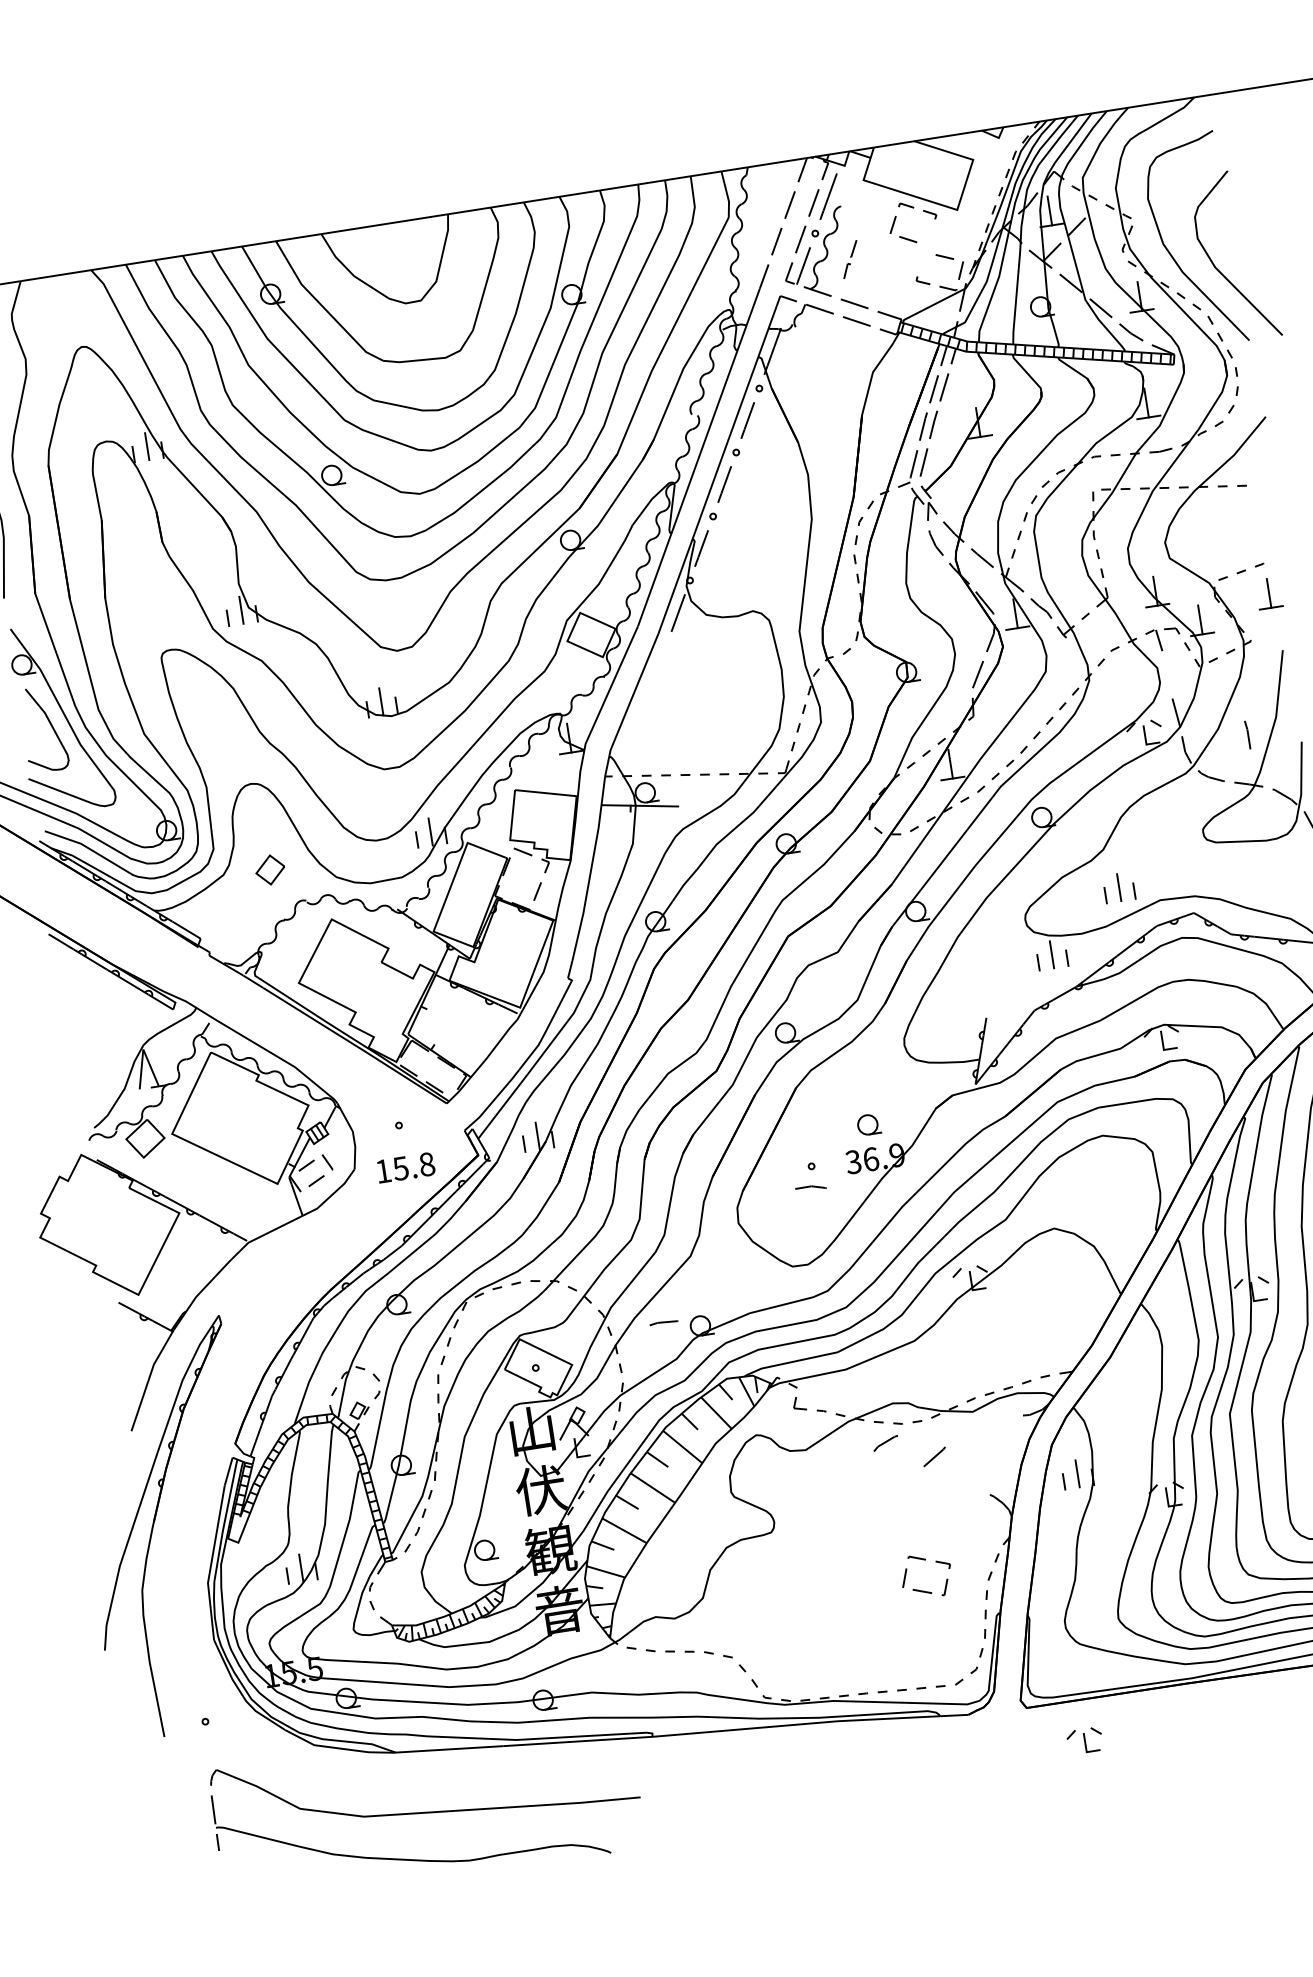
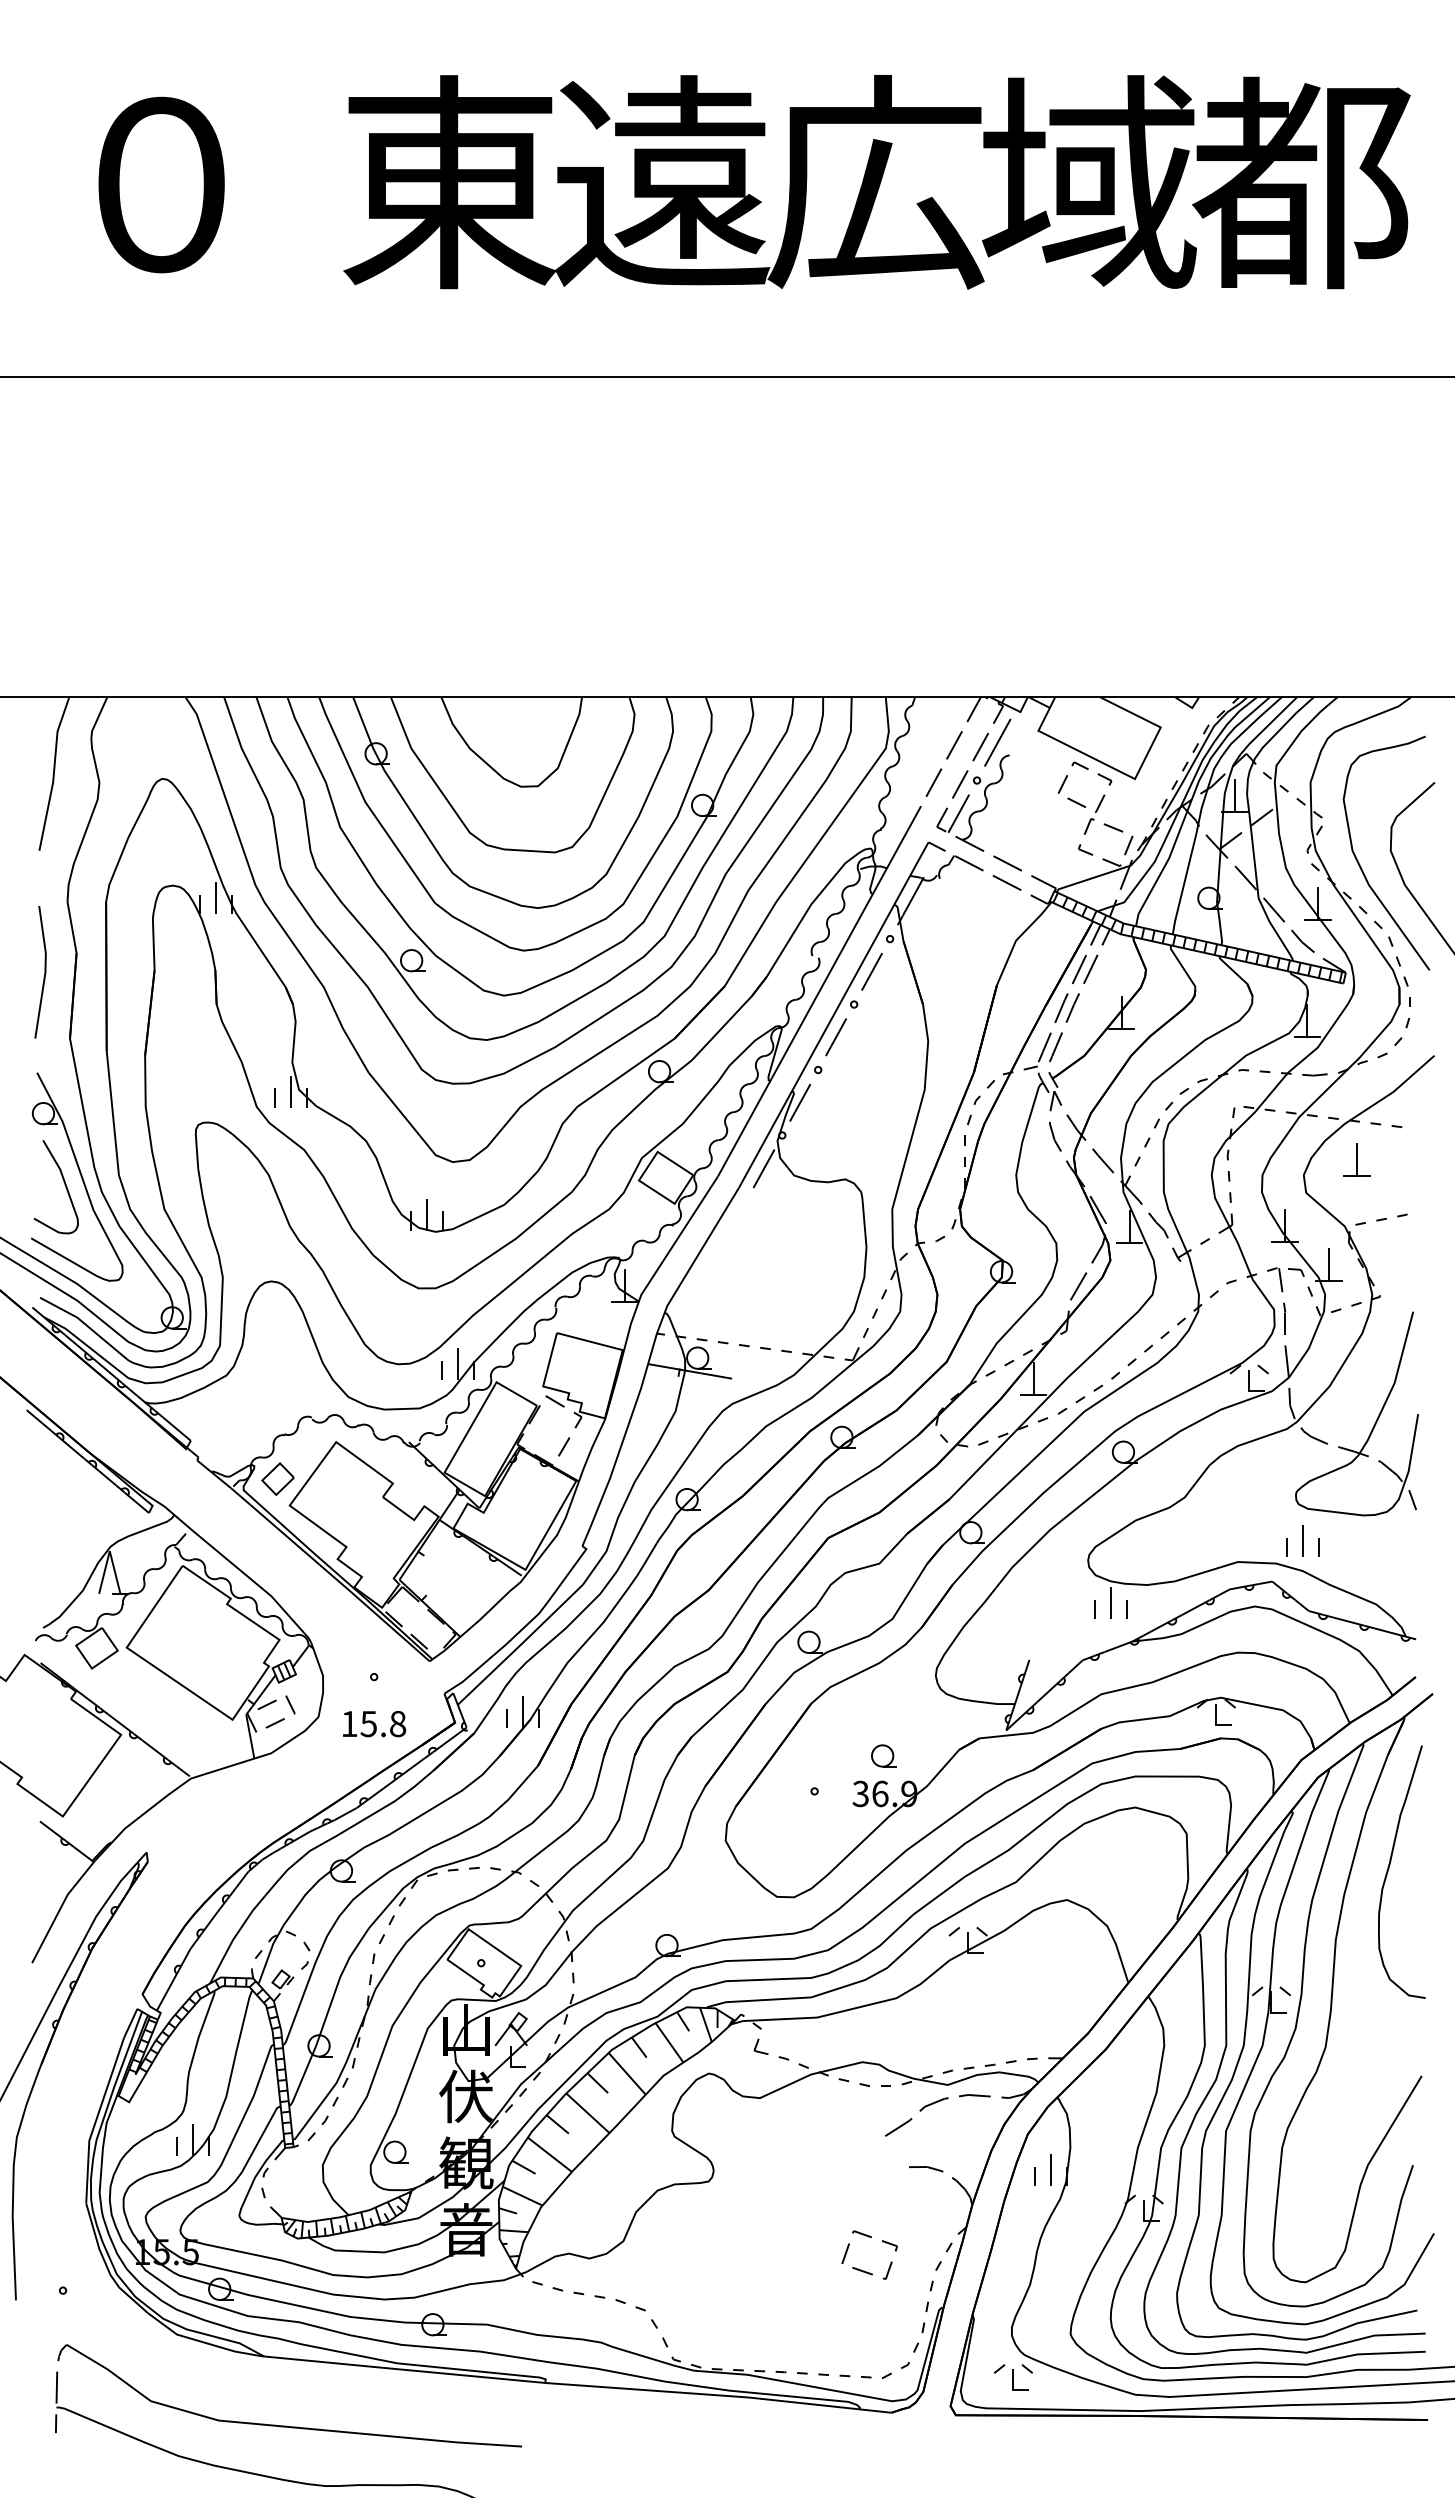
part: (850, 259) -> (1094, 814), moved
part: (1268, 593) -> (1356, 1159), moved
part: (1247, 734) -> (1284, 1318), moved
part: (269, 869) -> (277, 1478), moved
part: (1118, 886) -> (1302, 1540), moved
part: (811, 1188) -> (926, 2169), moved
part: (663, 1322) -> (974, 2095), moved
part: (885, 1443) -> (933, 2104), moved
part: (1084, 1740) -> (1013, 2377), moved

